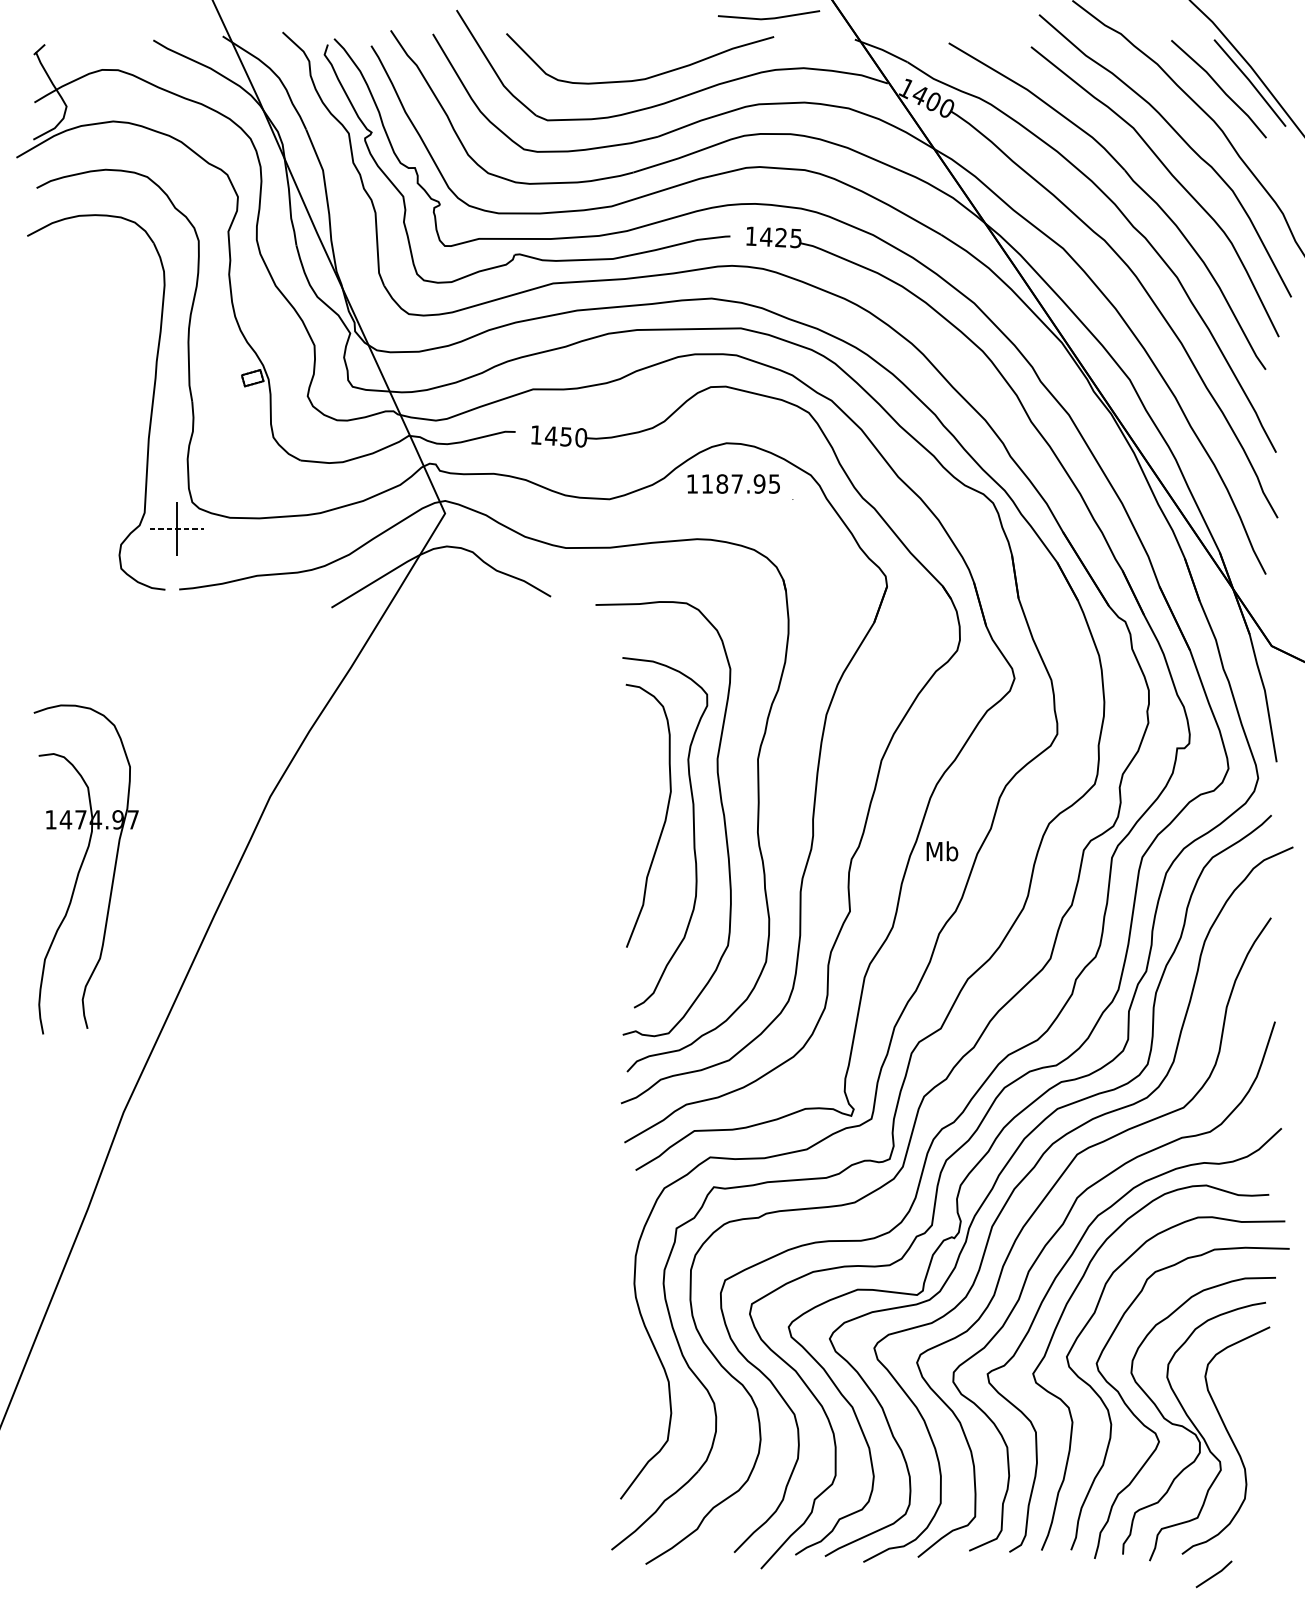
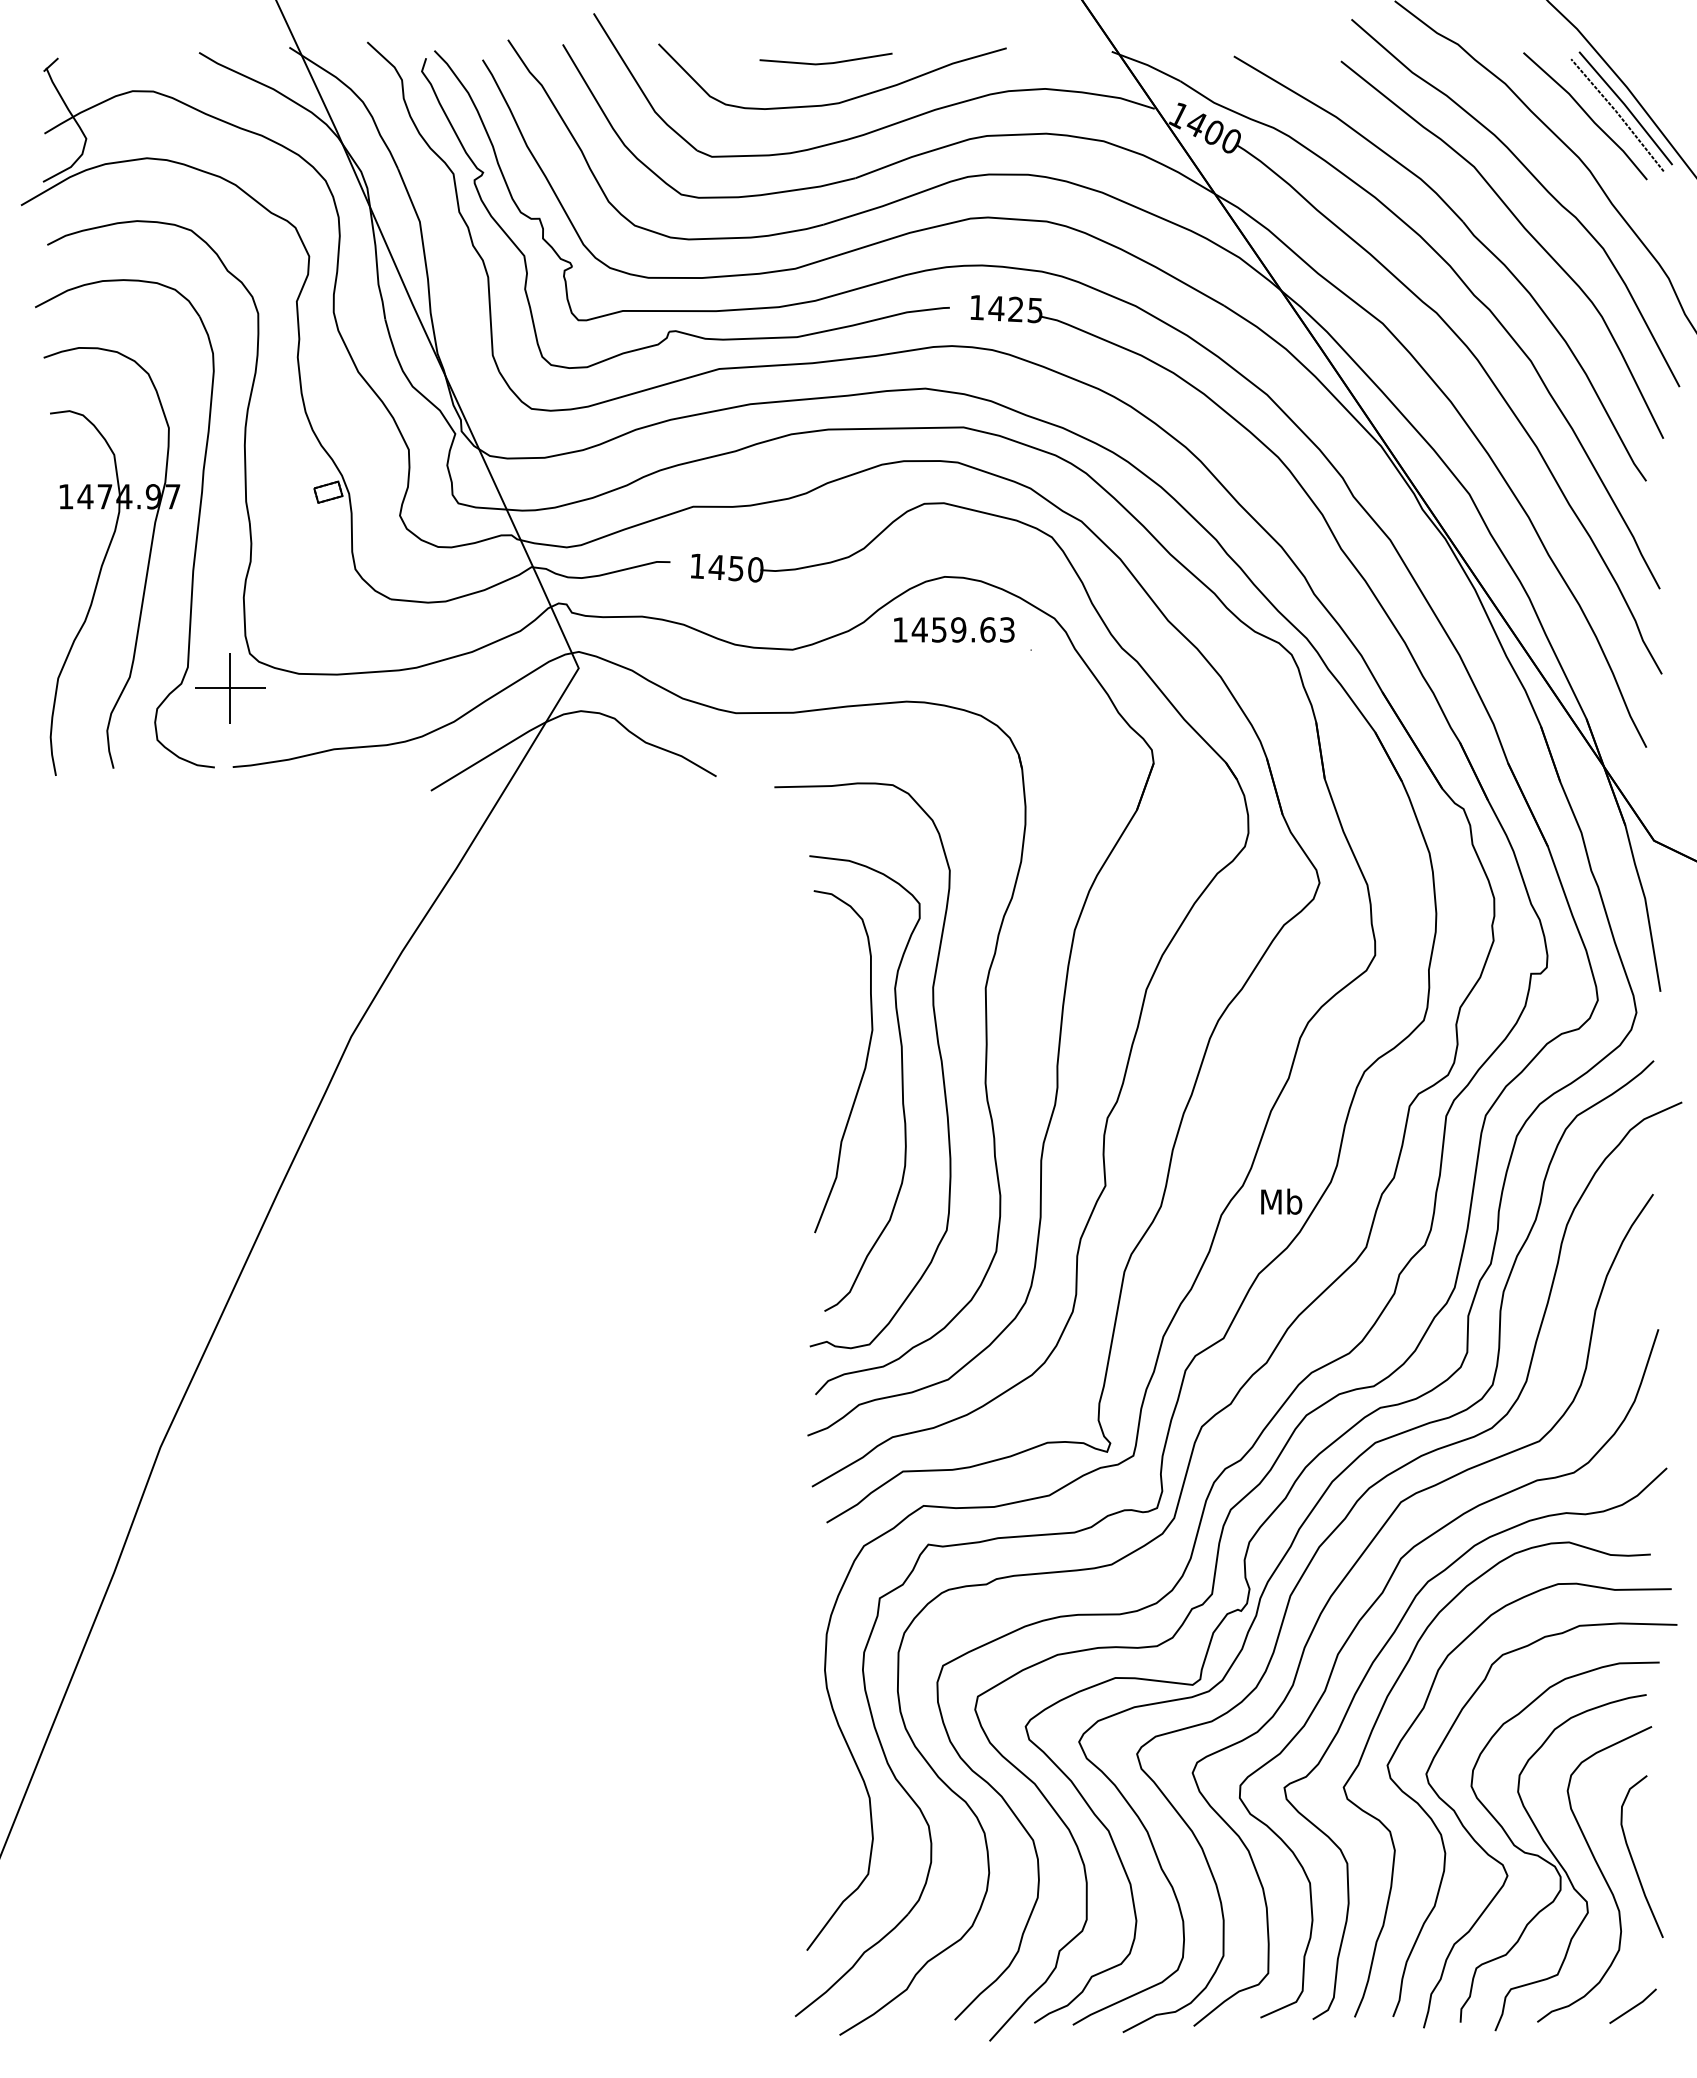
line: (768, 17) -> (825, 62), moved
line: (1243, 87) -> (1617, 113), added
text: (740, 483) -> (962, 629), 1187.95 -> 1459.63
line: (177, 529) -> (230, 688), dashed -> solid
text: (942, 851) -> (1281, 1201), moved
part: (81, 868) -> (105, 559), moved
curve: (1255, 1429) -> (1633, 1859), added
line: (1214, 1574) -> (1633, 2006), moved

